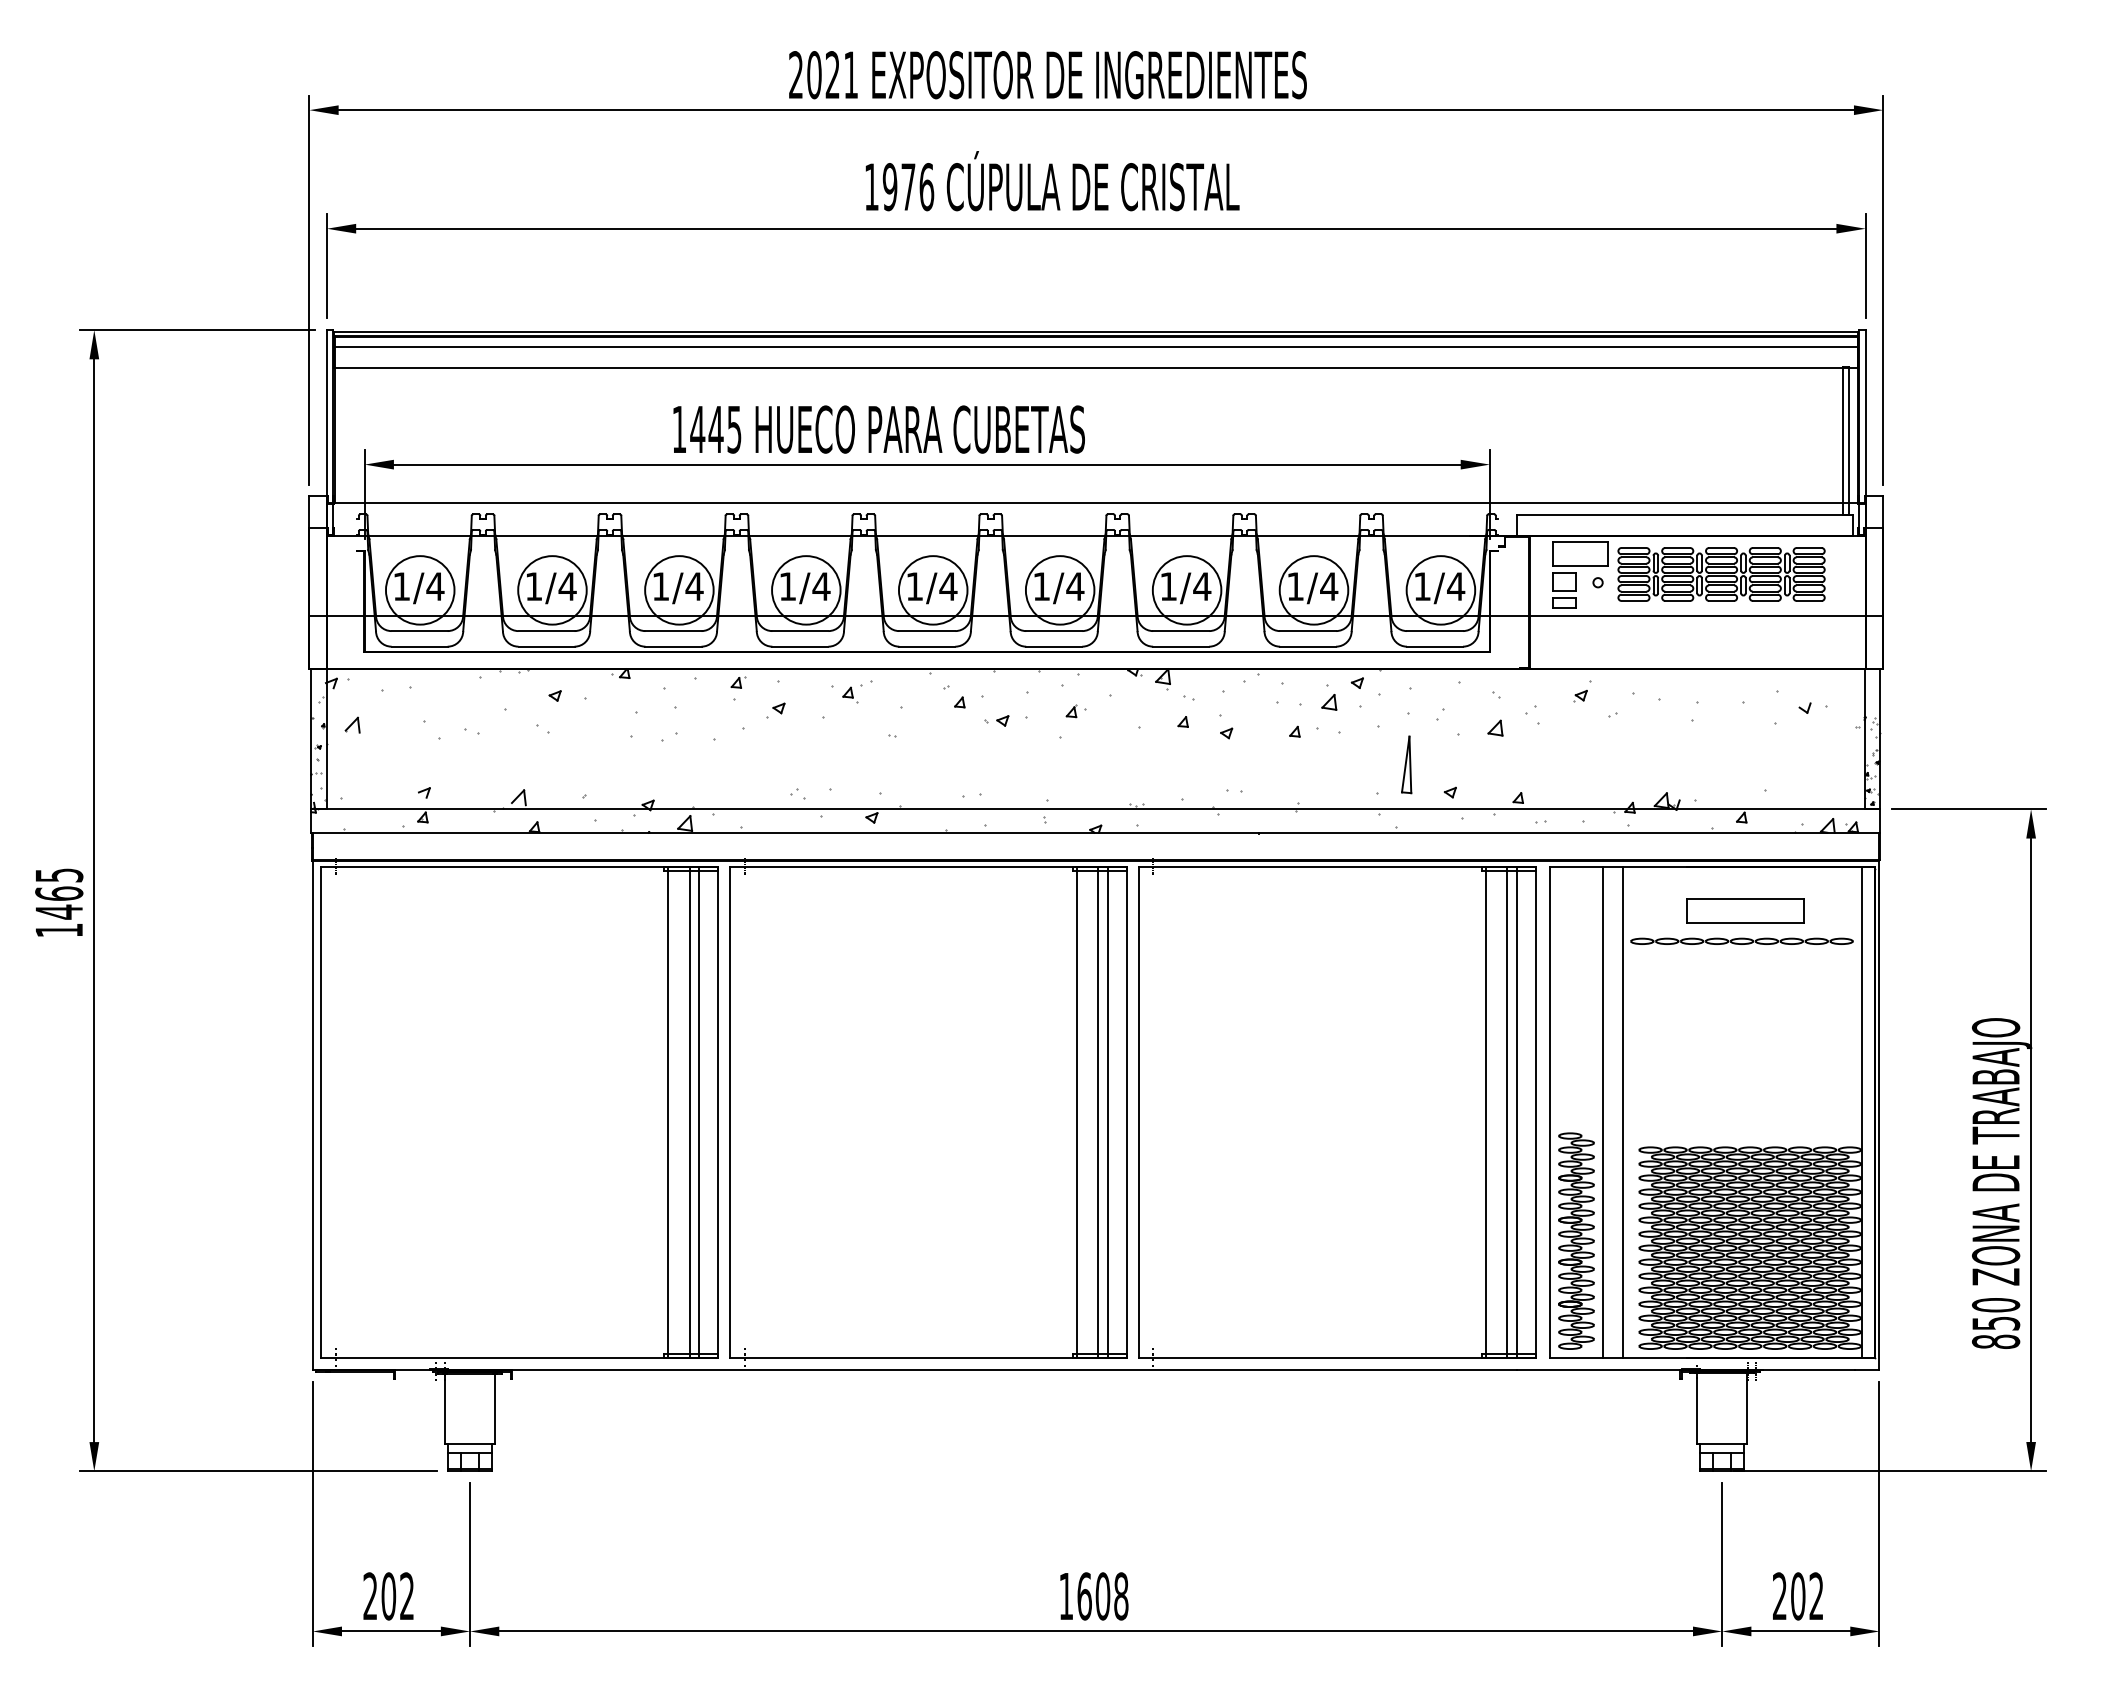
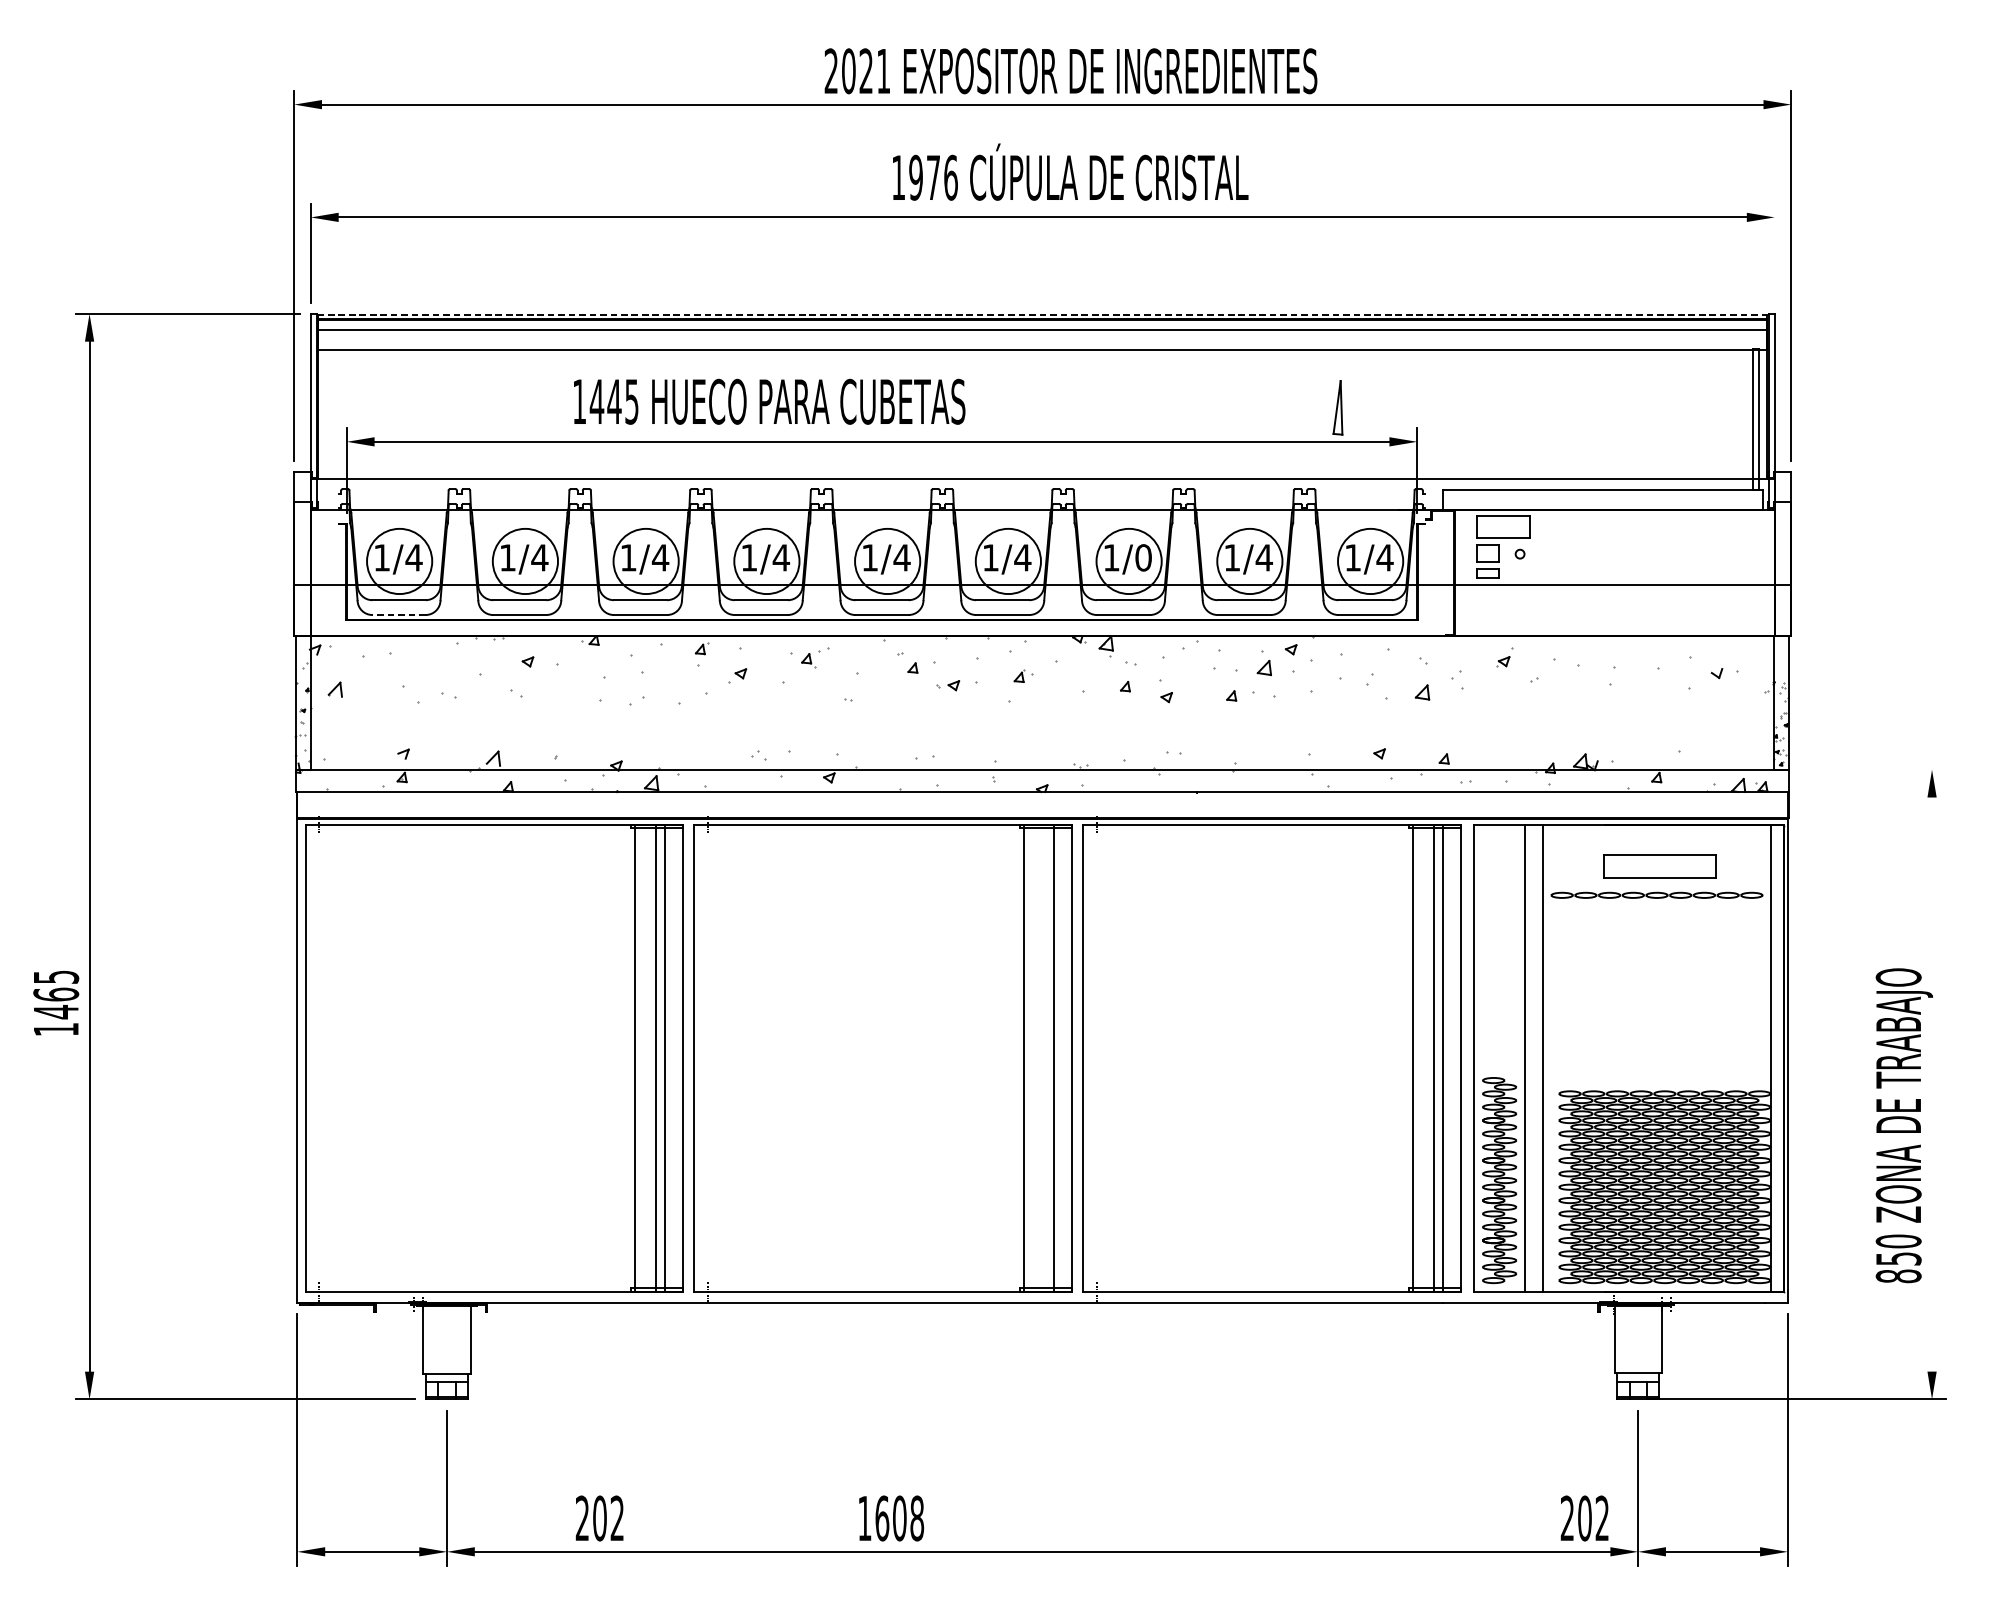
text: (1047, 75) -> (1070, 71), moved
text: (1052, 181) -> (1070, 172), moved
line: (1865, 266) -> (1774, 253), removed
line: (1095, 331) -> (1042, 315), solid -> dashed
text: (878, 429) -> (768, 401), moved
part: (1721, 574) -> (1637, 546), removed
text: (1202, 586) -> (1143, 557), 1/4 -> 1/0
line: (419, 646) -> (398, 614), solid -> dashed
part: (1406, 764) -> (1337, 407), moved
line: (1968, 809) -> (1872, 769), removed
text: (59, 902) -> (56, 1002), moved
line: (1098, 1112) -> (1044, 1058), removed
line: (2031, 1140) -> (1932, 1084), removed
text: (388, 1596) -> (599, 1518), moved
text: (1094, 1596) -> (891, 1518), moved
text: (1797, 1596) -> (1584, 1518), moved

